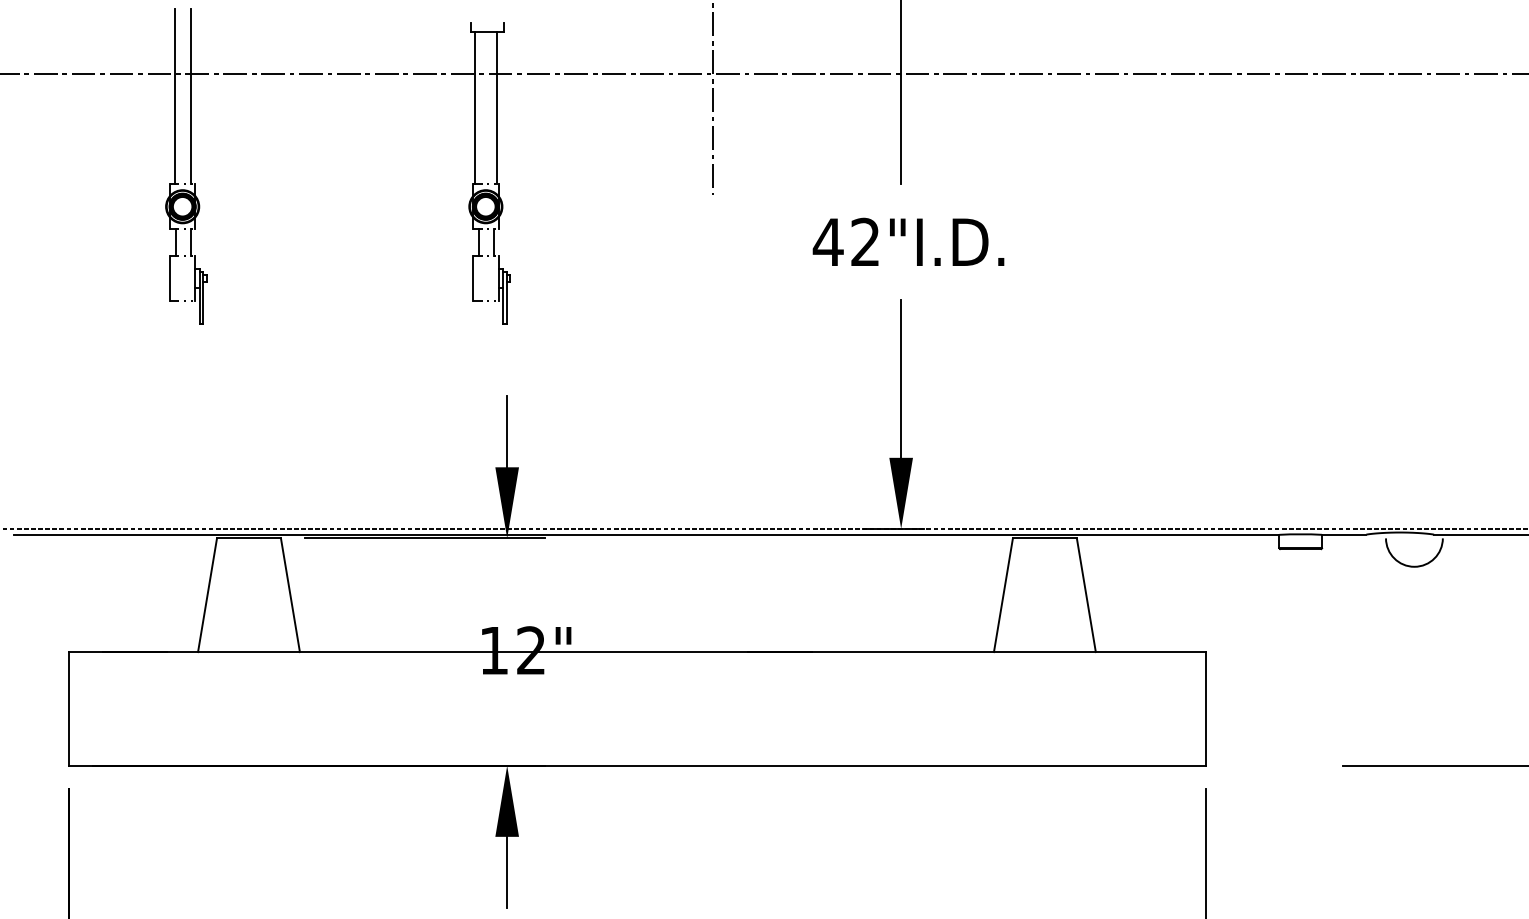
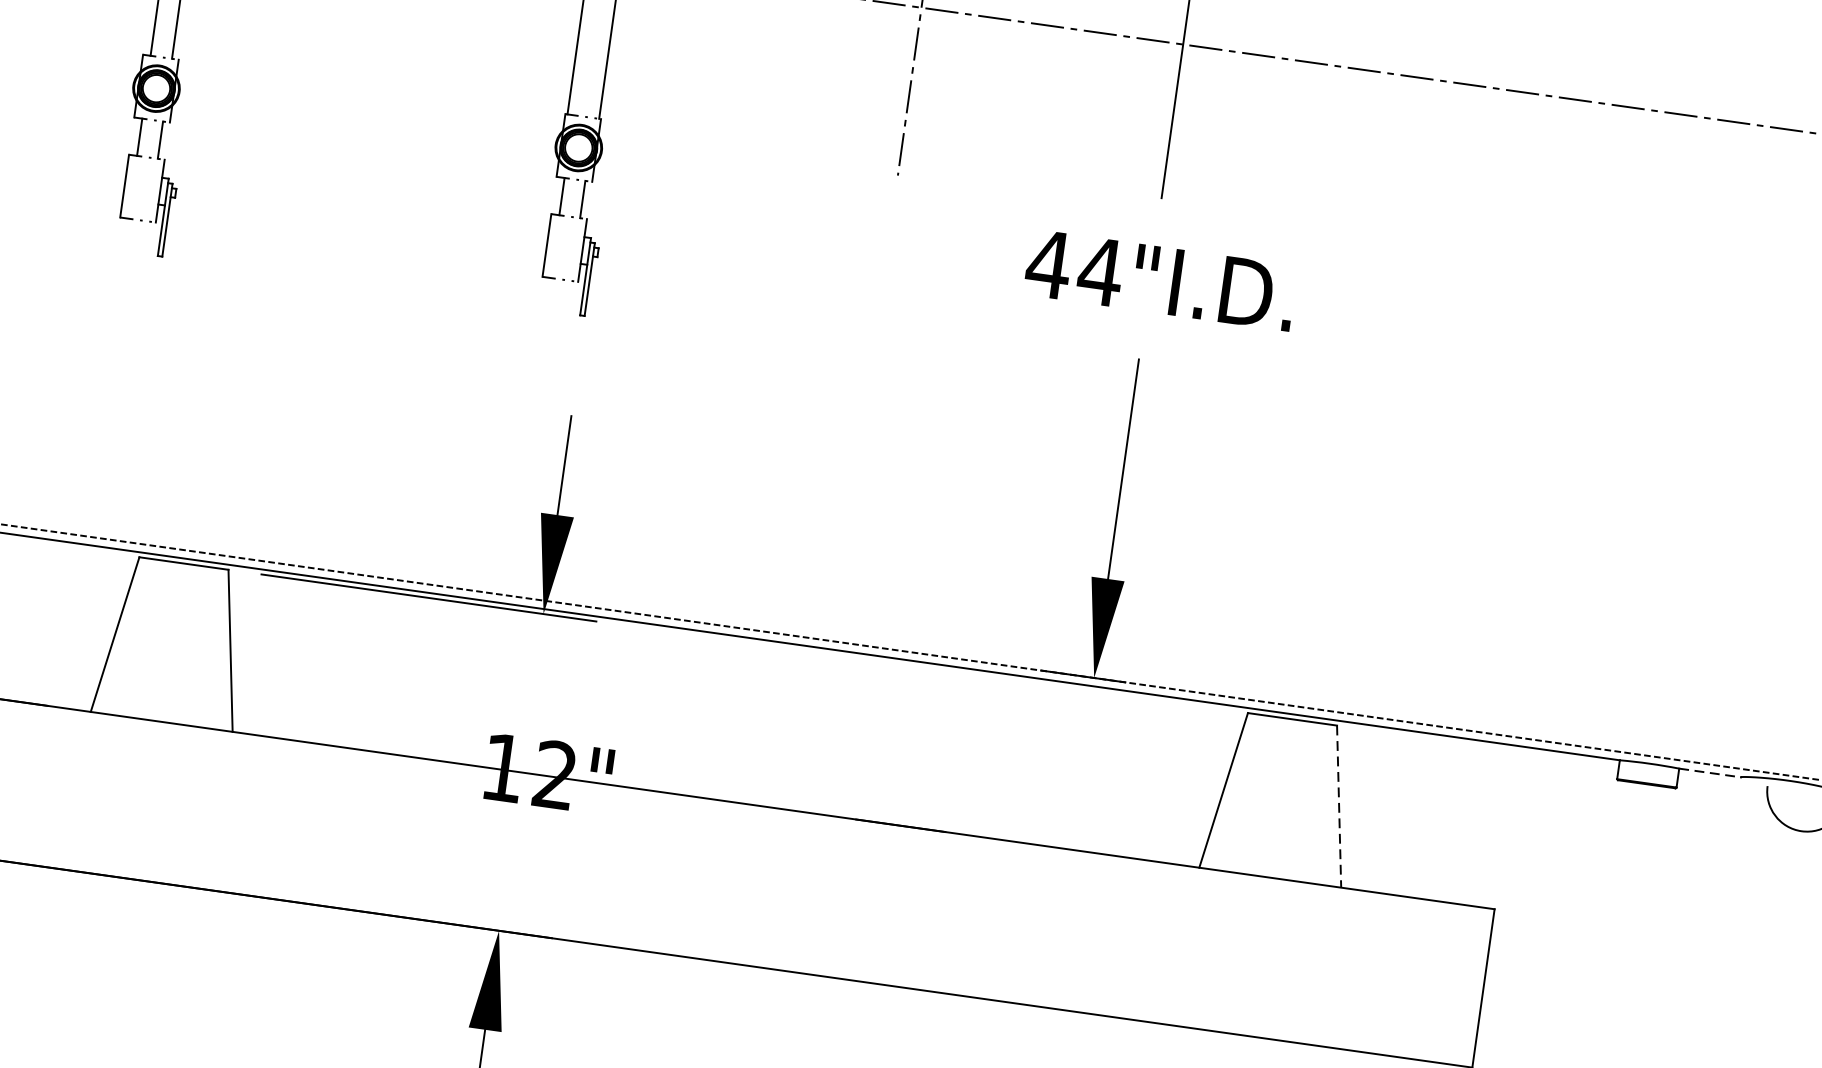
text: (865, 241) -> (1100, 270), 42"I.D. -> 44"I.D.
line: (1344, 534) -> (1710, 772), solid -> dashed
line: (1086, 595) -> (1339, 807), solid -> dashed

